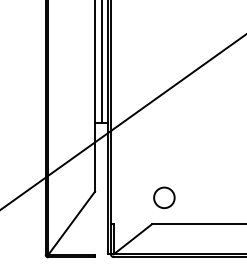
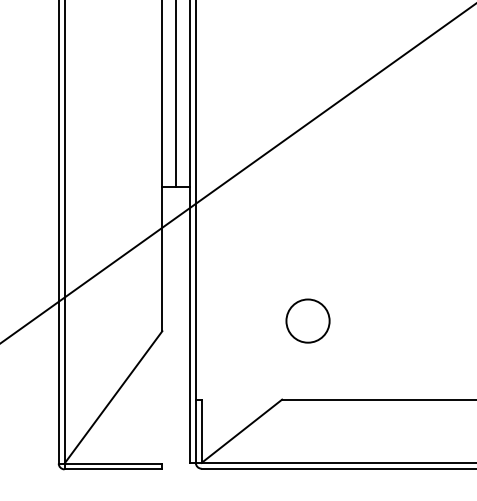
circle: (164, 197) -> (308, 320), moved

